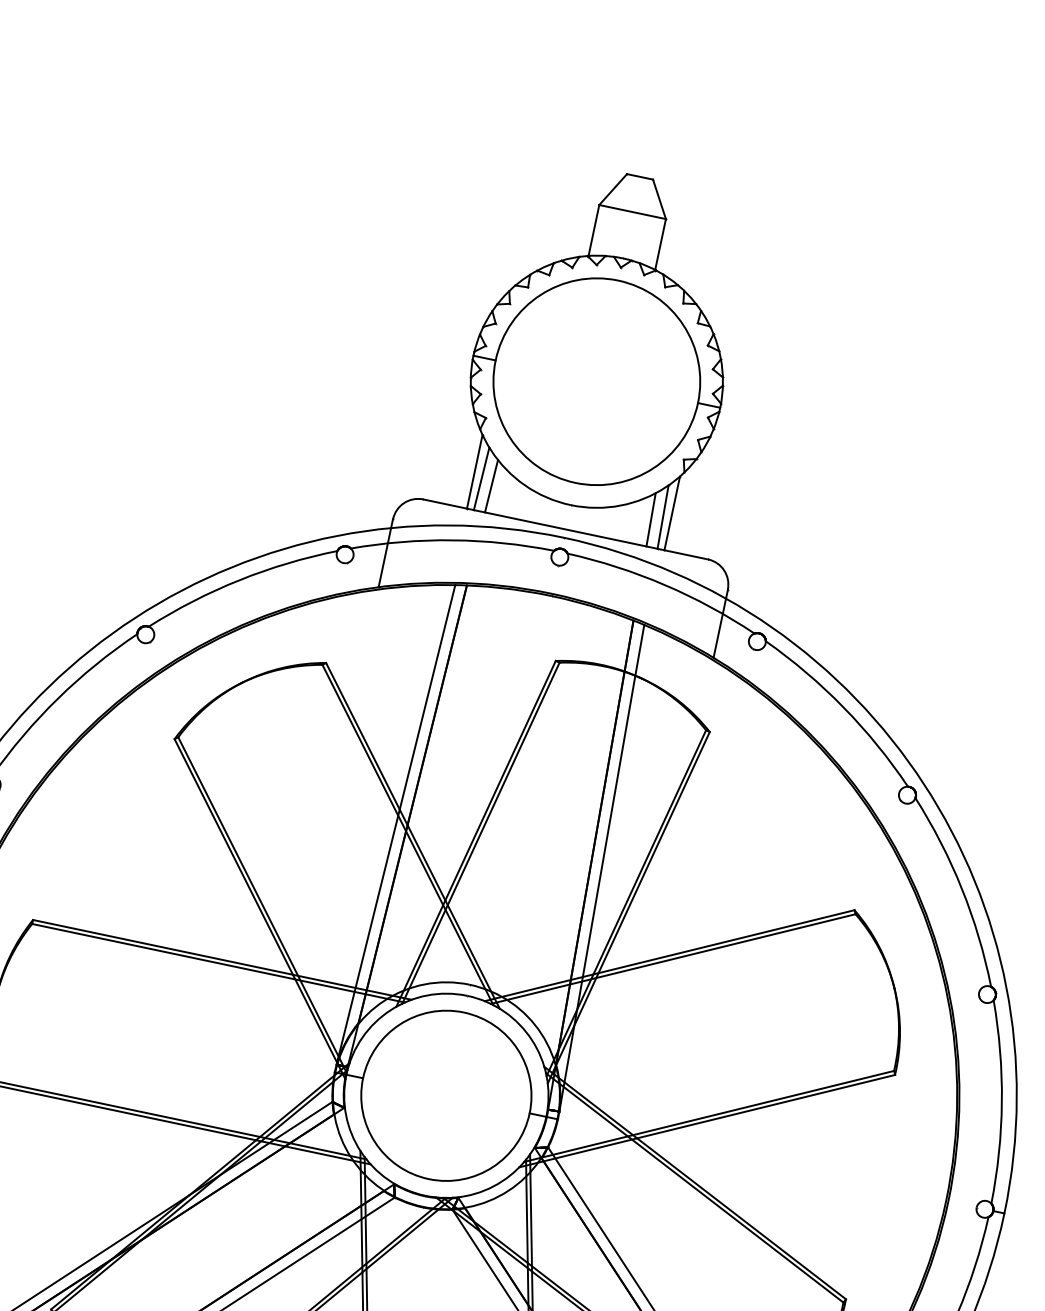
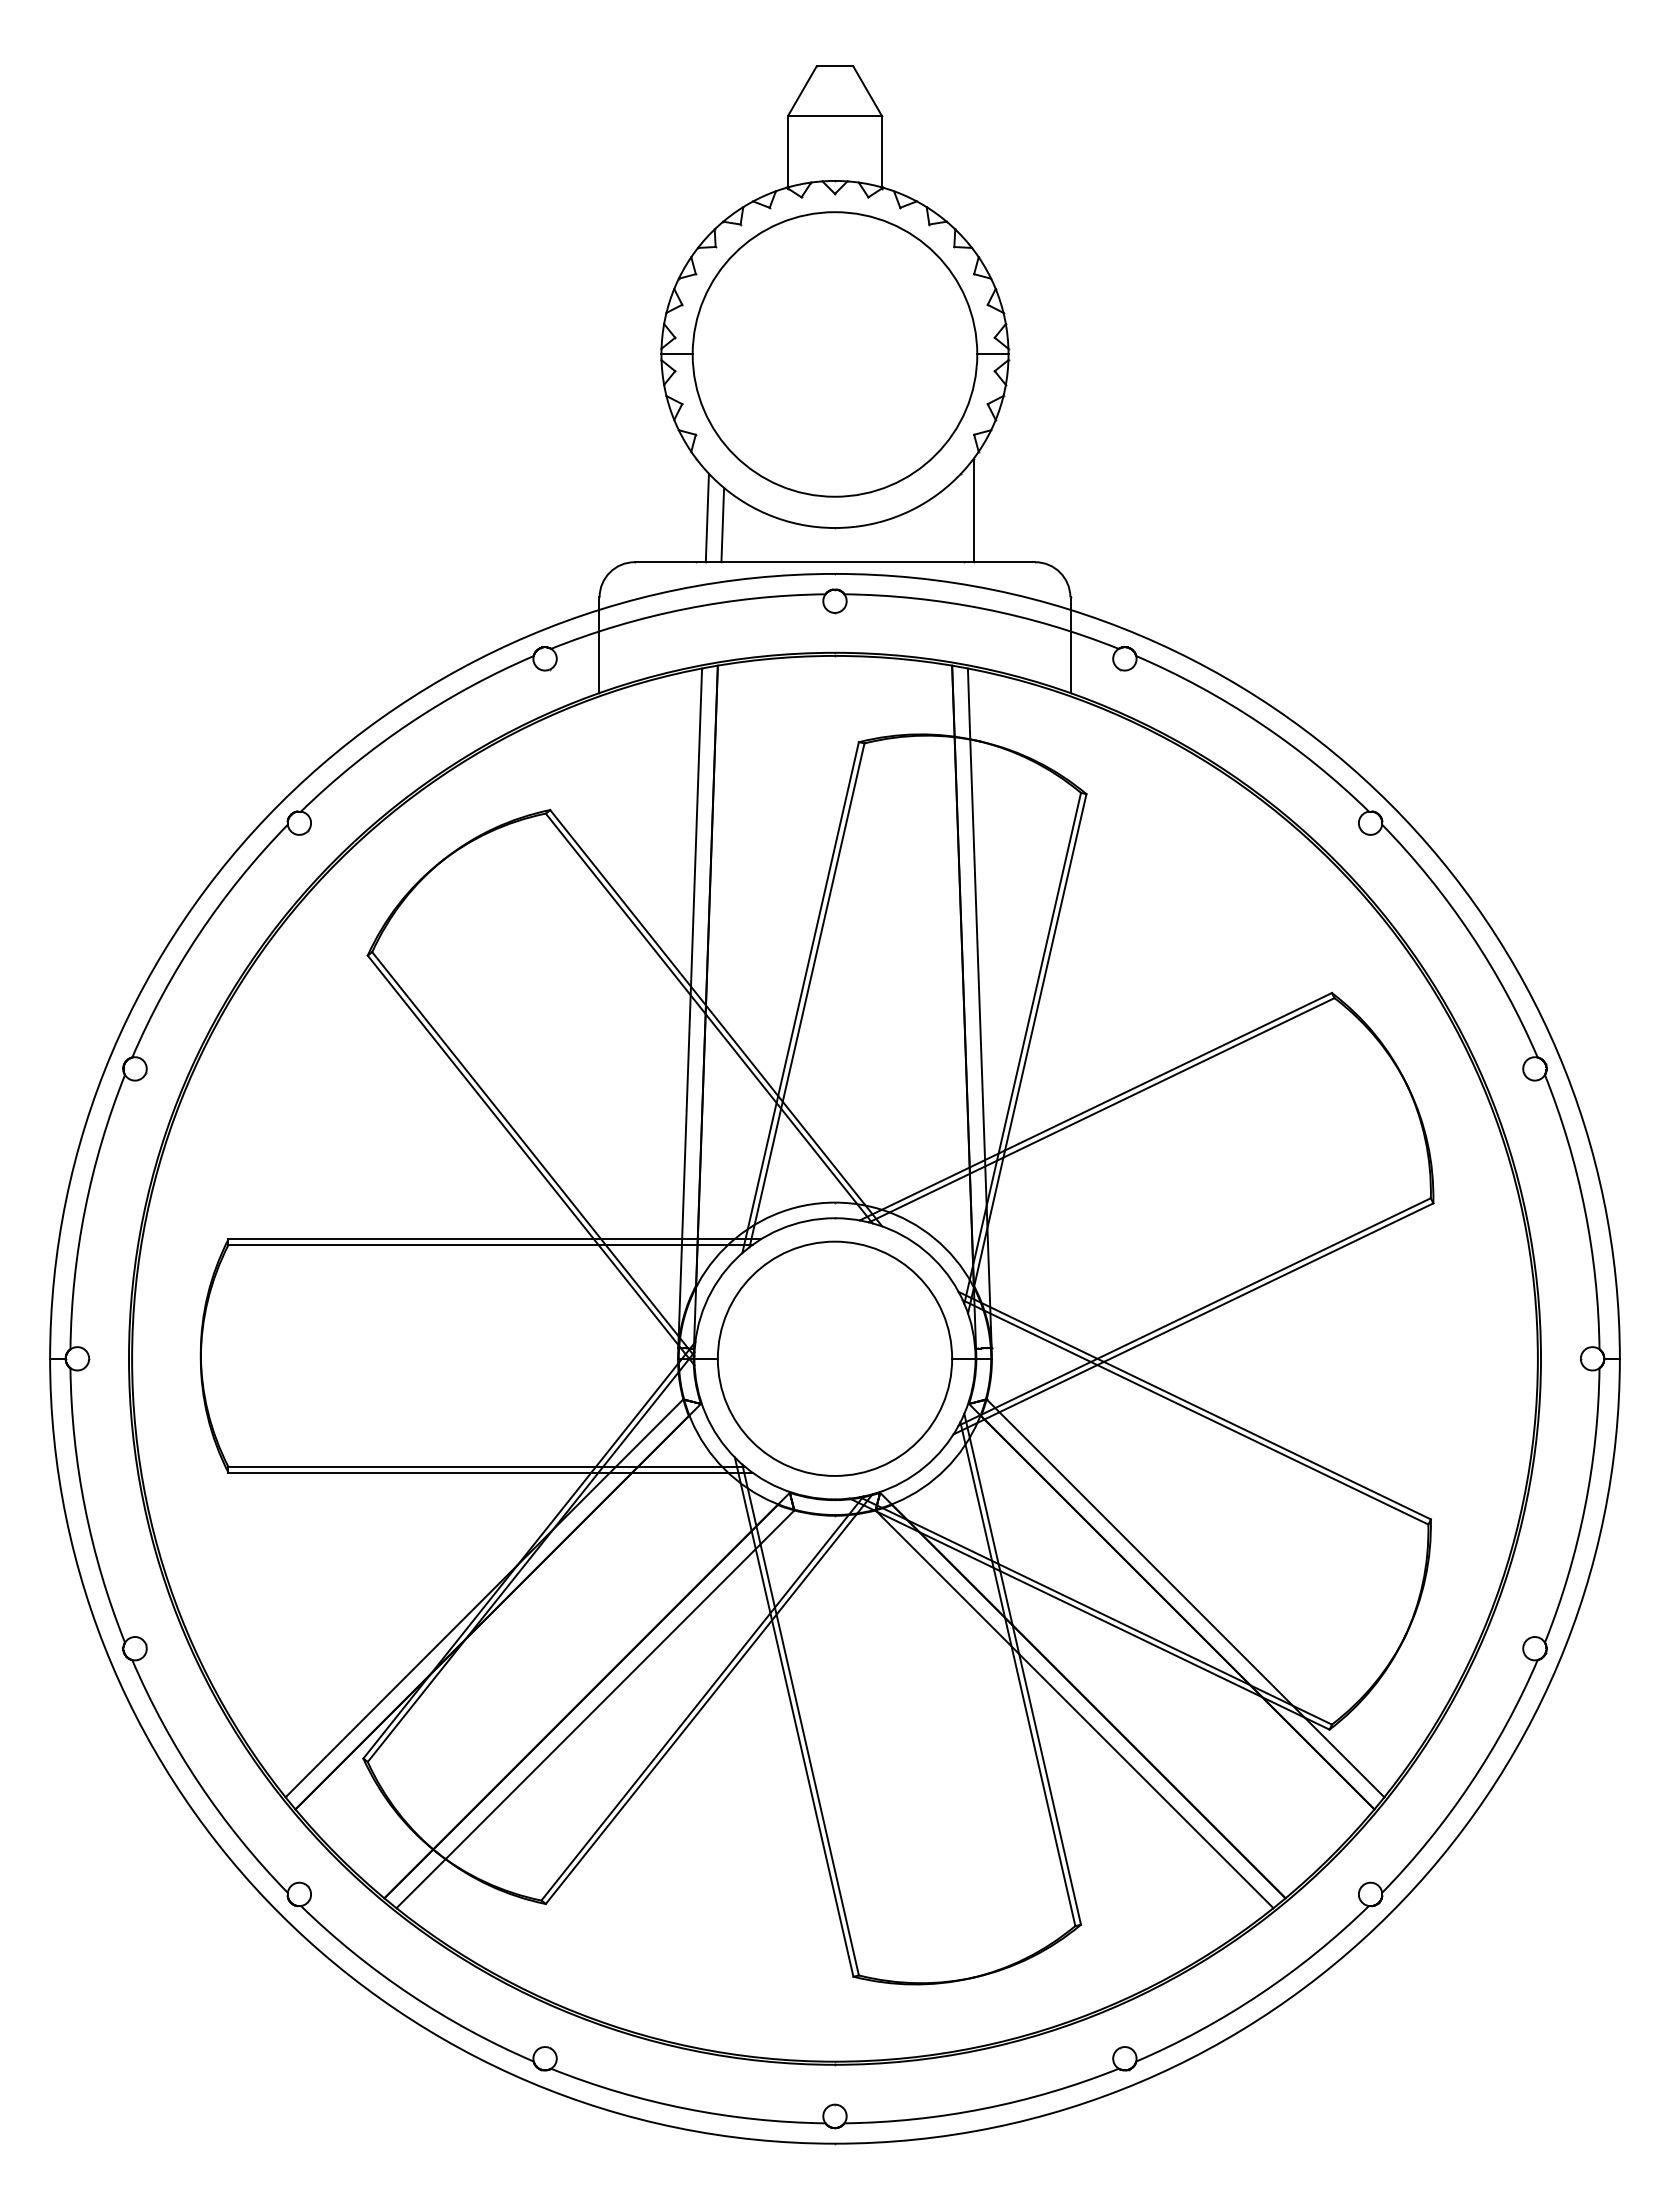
line: (475, 471) -> (696, 510), removed
line: (663, 516) -> (962, 517), removed
line: (650, 520) -> (946, 525), removed

